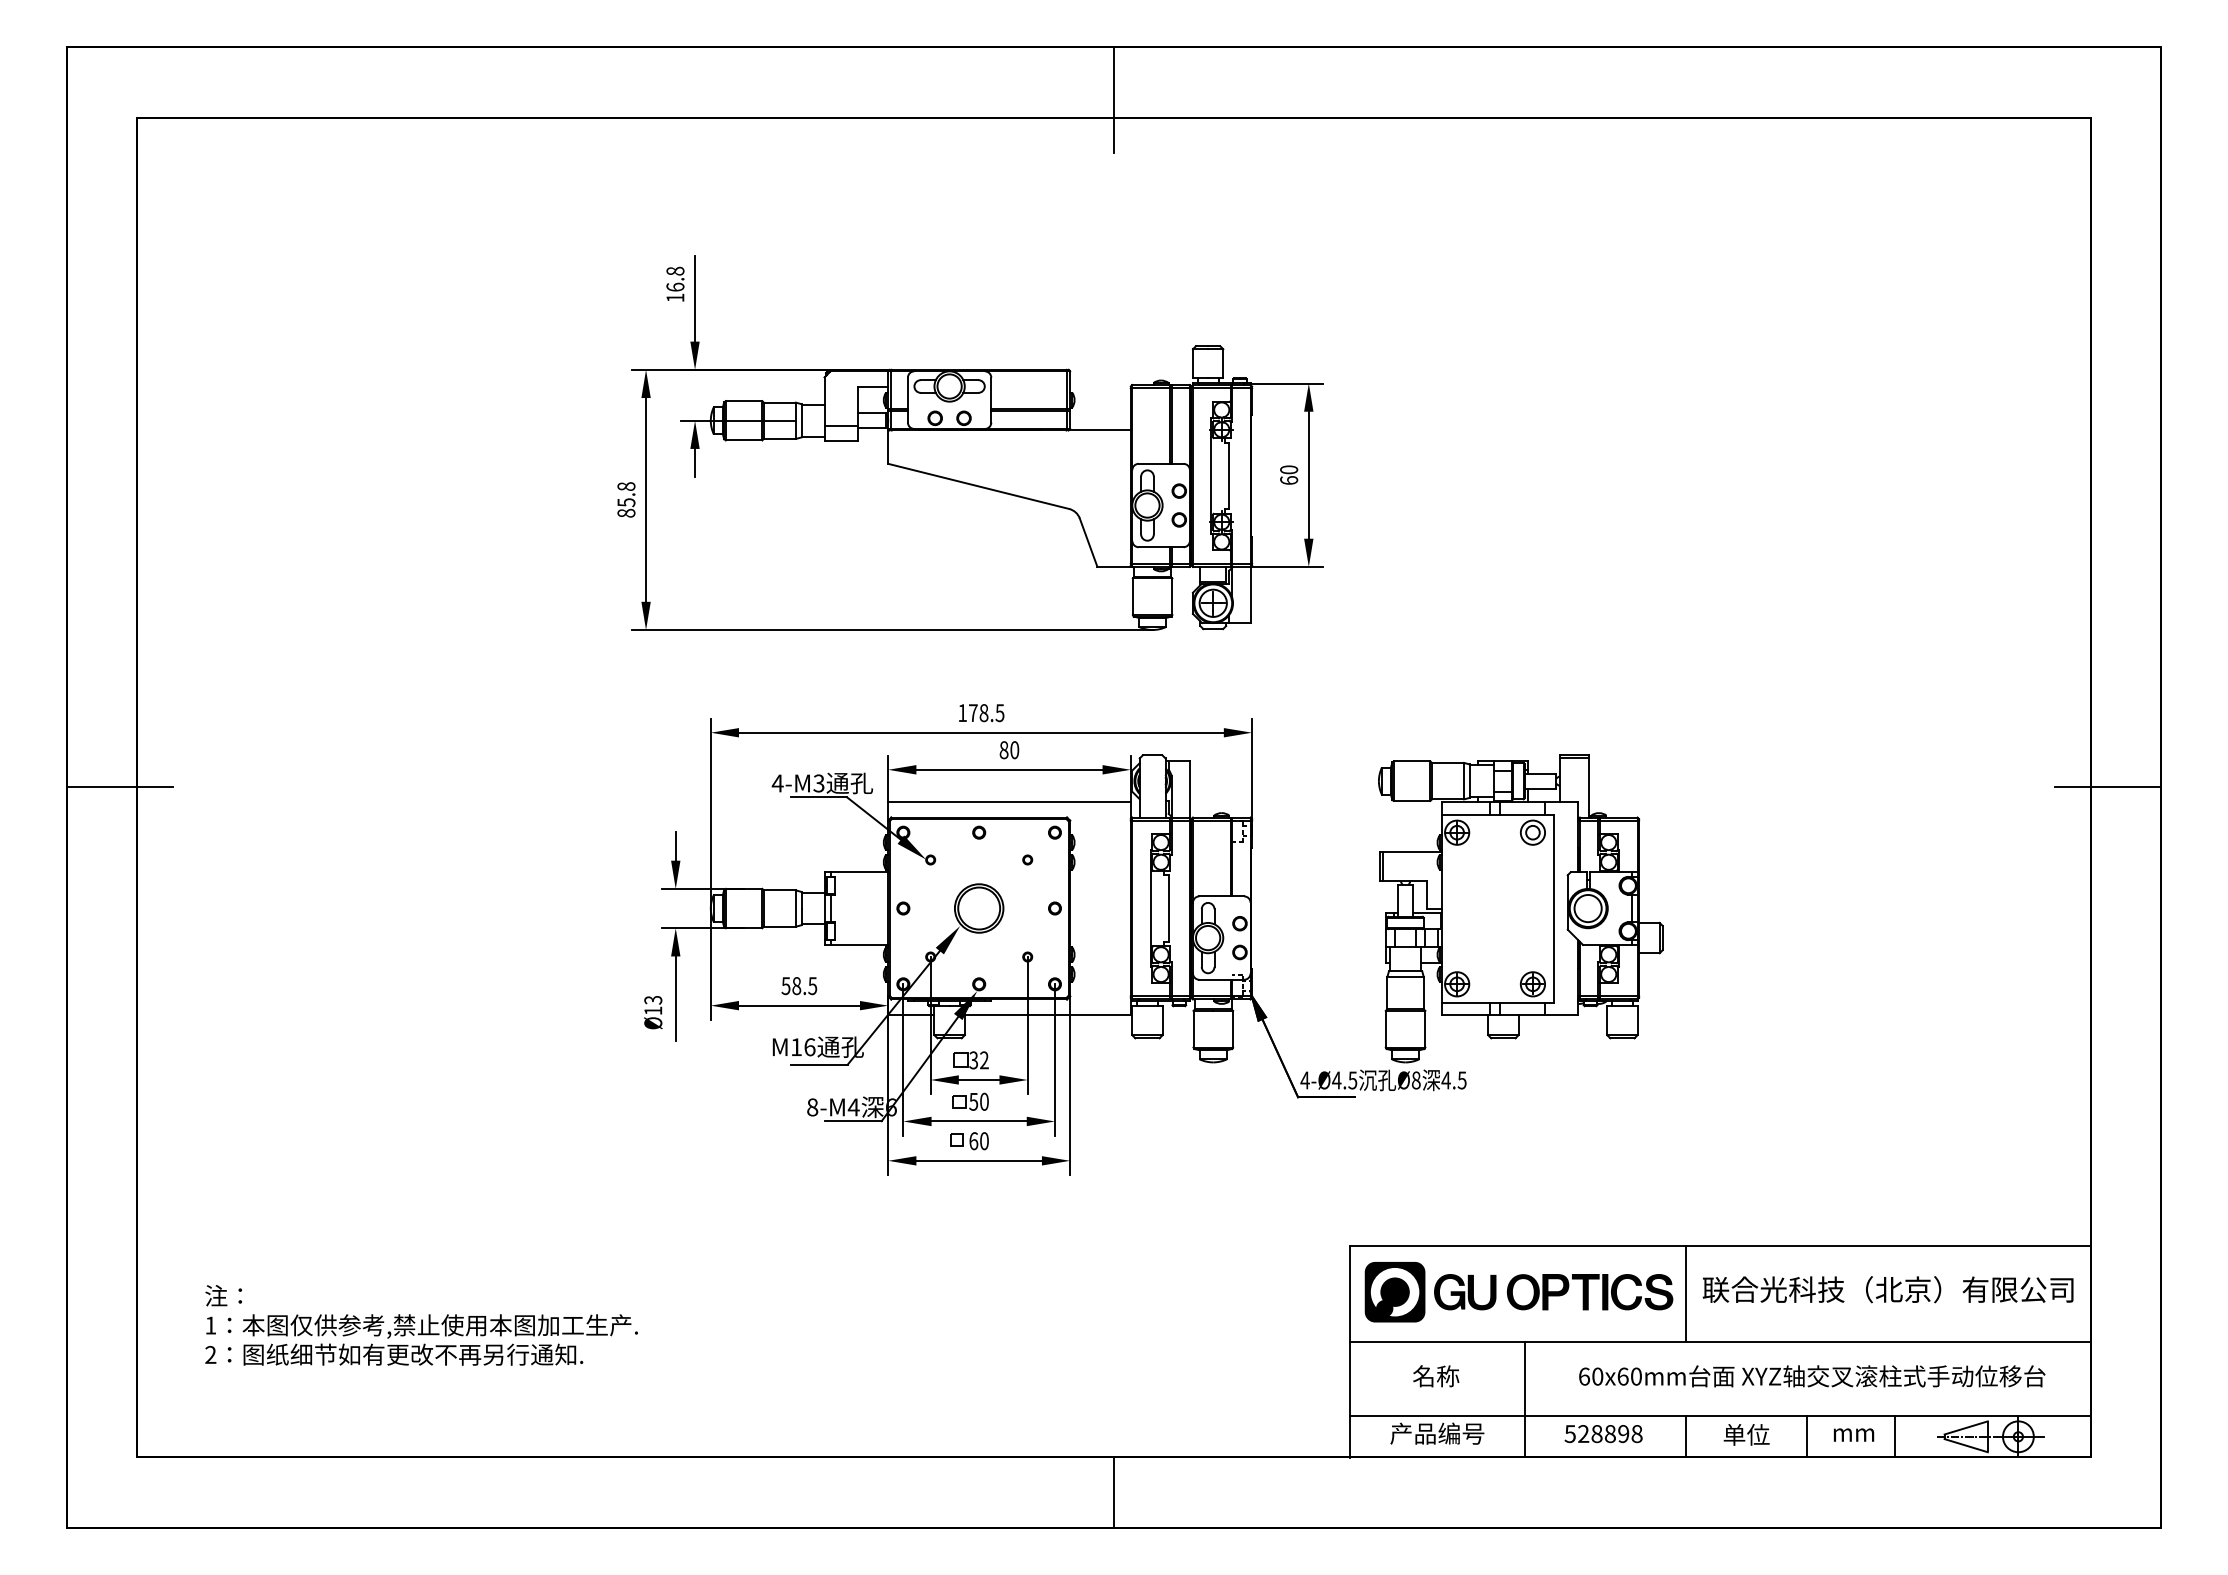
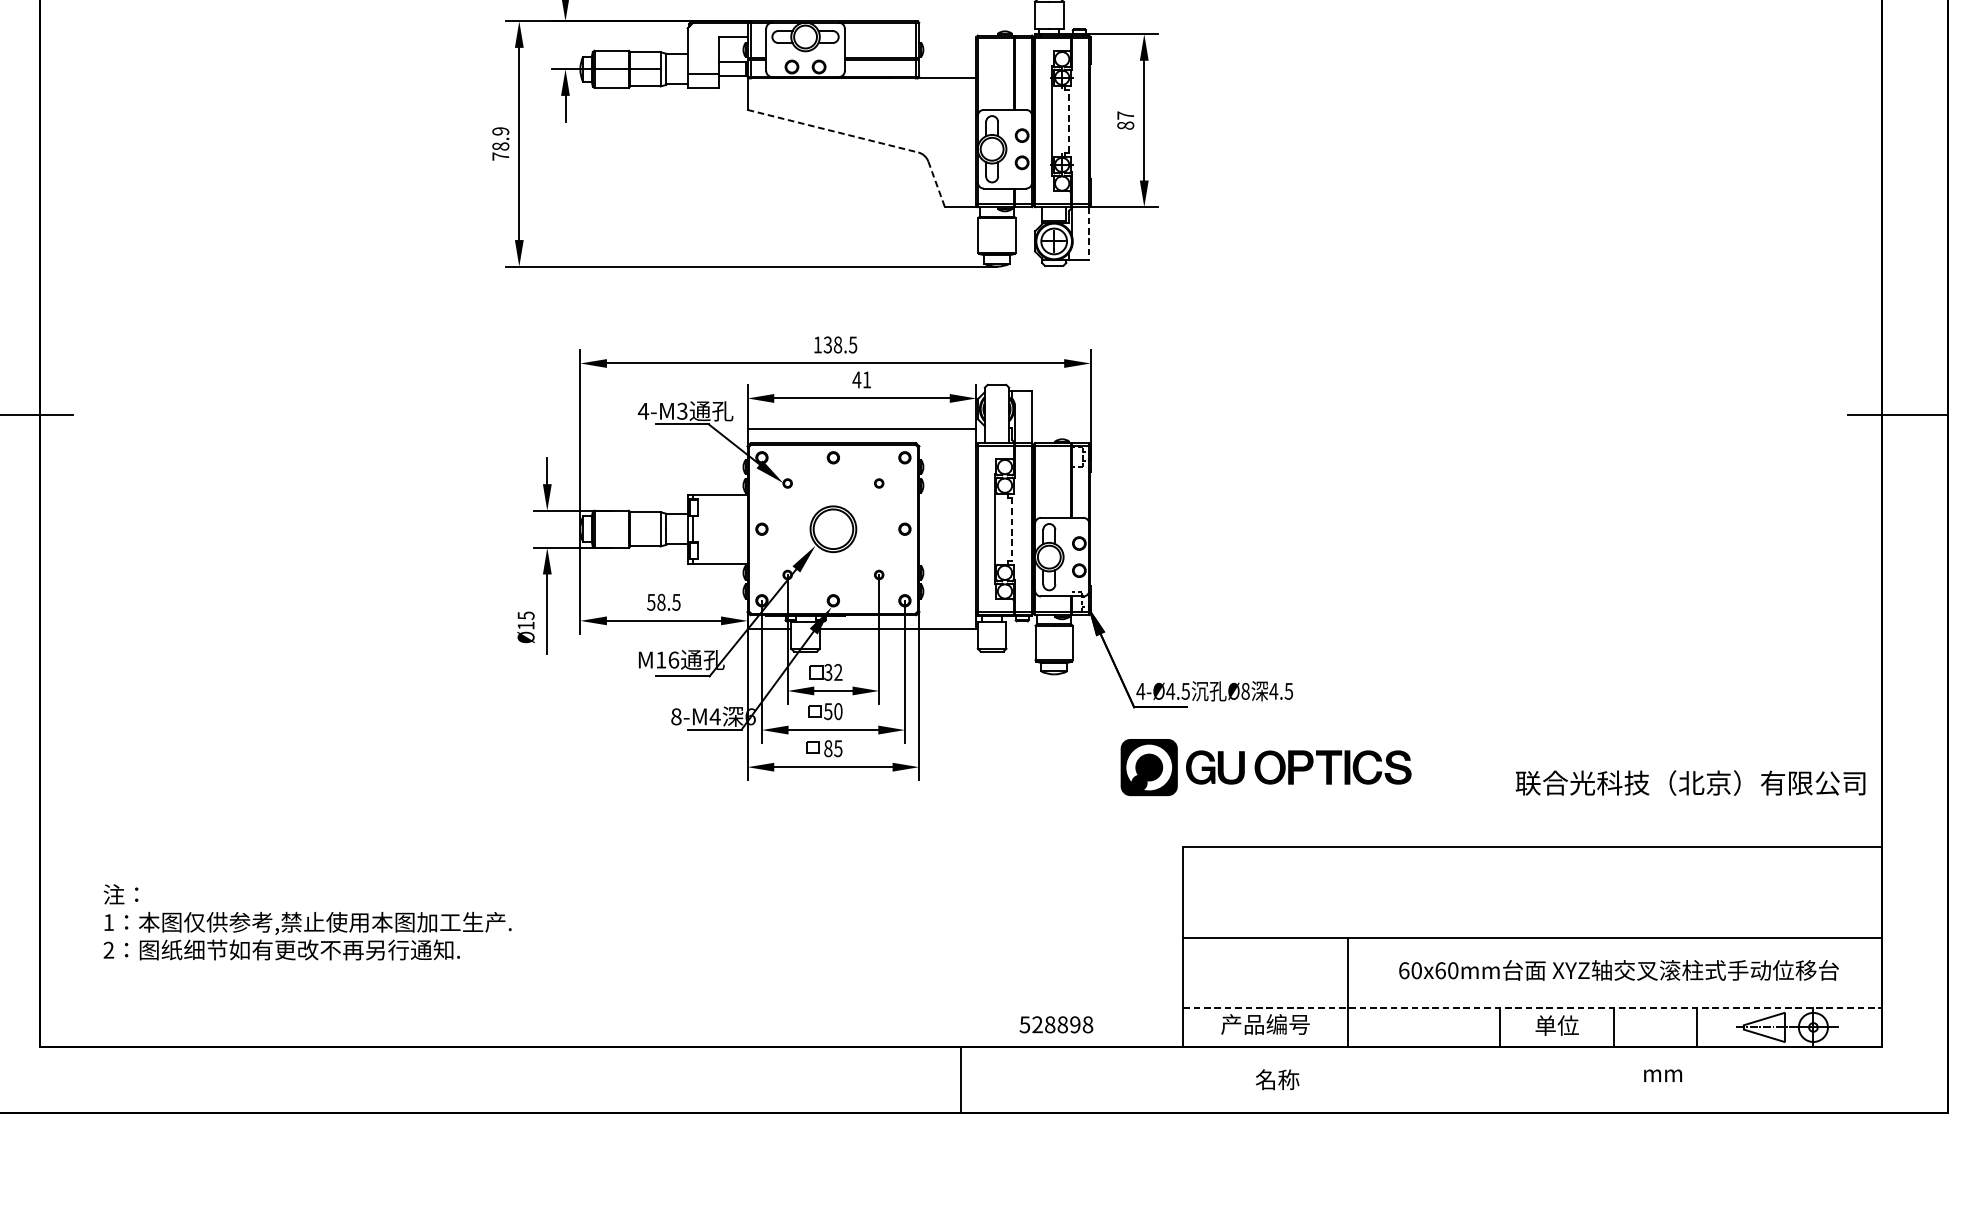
text: (1289, 474) -> (1126, 119), 60 -> 87
line: (1229, 475) -> (1069, 120), solid -> dashed
line: (979, 486) -> (833, 131), solid -> dashed
text: (626, 499) -> (500, 143), 85.8 -> 78.9
line: (1088, 542) -> (936, 184), solid -> dashed
line: (1250, 595) -> (1089, 234), solid -> dashed
text: (972, 713) -> (827, 345), 178.5 -> 138.5
text: (1009, 750) -> (862, 380), 80 -> 41
part: (1520, 908) -> (1343, 529), removed
line: (1168, 909) -> (1011, 530), solid -> dashed
text: (652, 999) -> (525, 615), Ø13 -> Ø15
text: (978, 1141) -> (832, 748), 60 -> 85
text: (1887, 1289) -> (1689, 782), moved
part: (1518, 1292) -> (1265, 767), moved
line: (1686, 1293) -> (1500, 892), removed
text: (1436, 1376) -> (1277, 1079), moved
line: (1720, 1416) -> (1532, 1008), solid -> dashed
text: (1603, 1434) -> (1056, 1025), moved
text: (1854, 1434) -> (1663, 1075), moved

